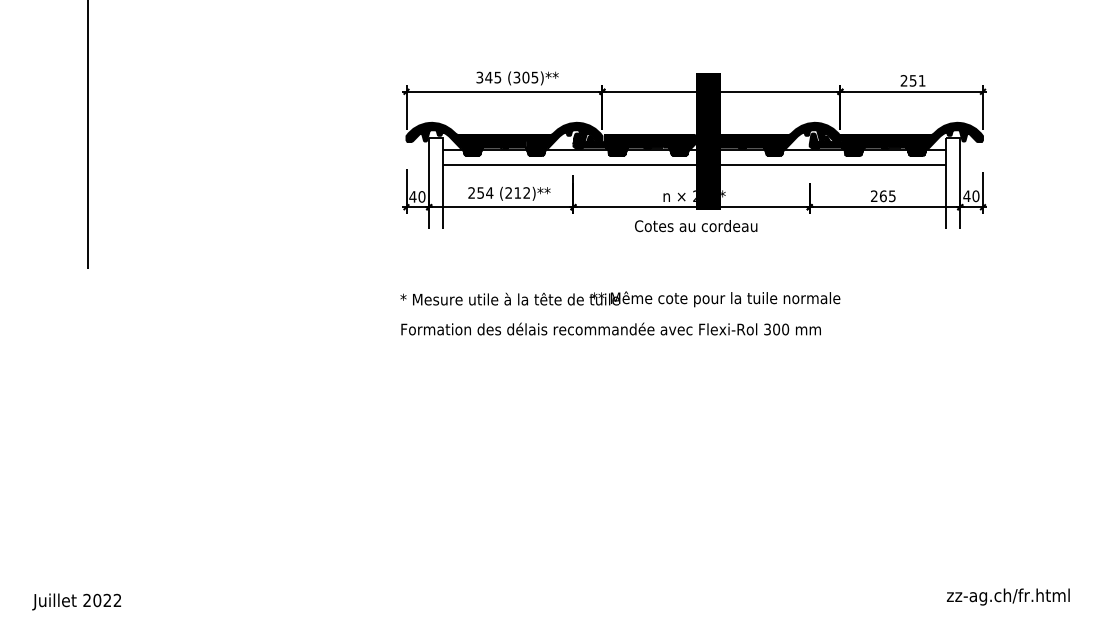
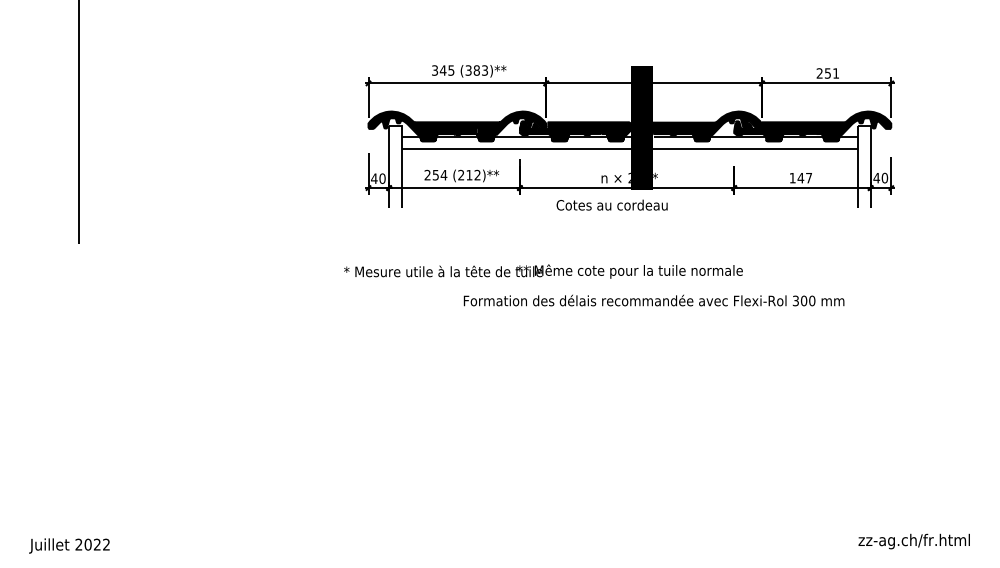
text: (529, 77) -> (480, 70), (305)** -> (383)**
text: (882, 195) -> (800, 177), 265 -> 147
text: (695, 225) -> (611, 204), moved
text: (620, 299) -> (543, 271), moved
text: (610, 328) -> (653, 300), moved

